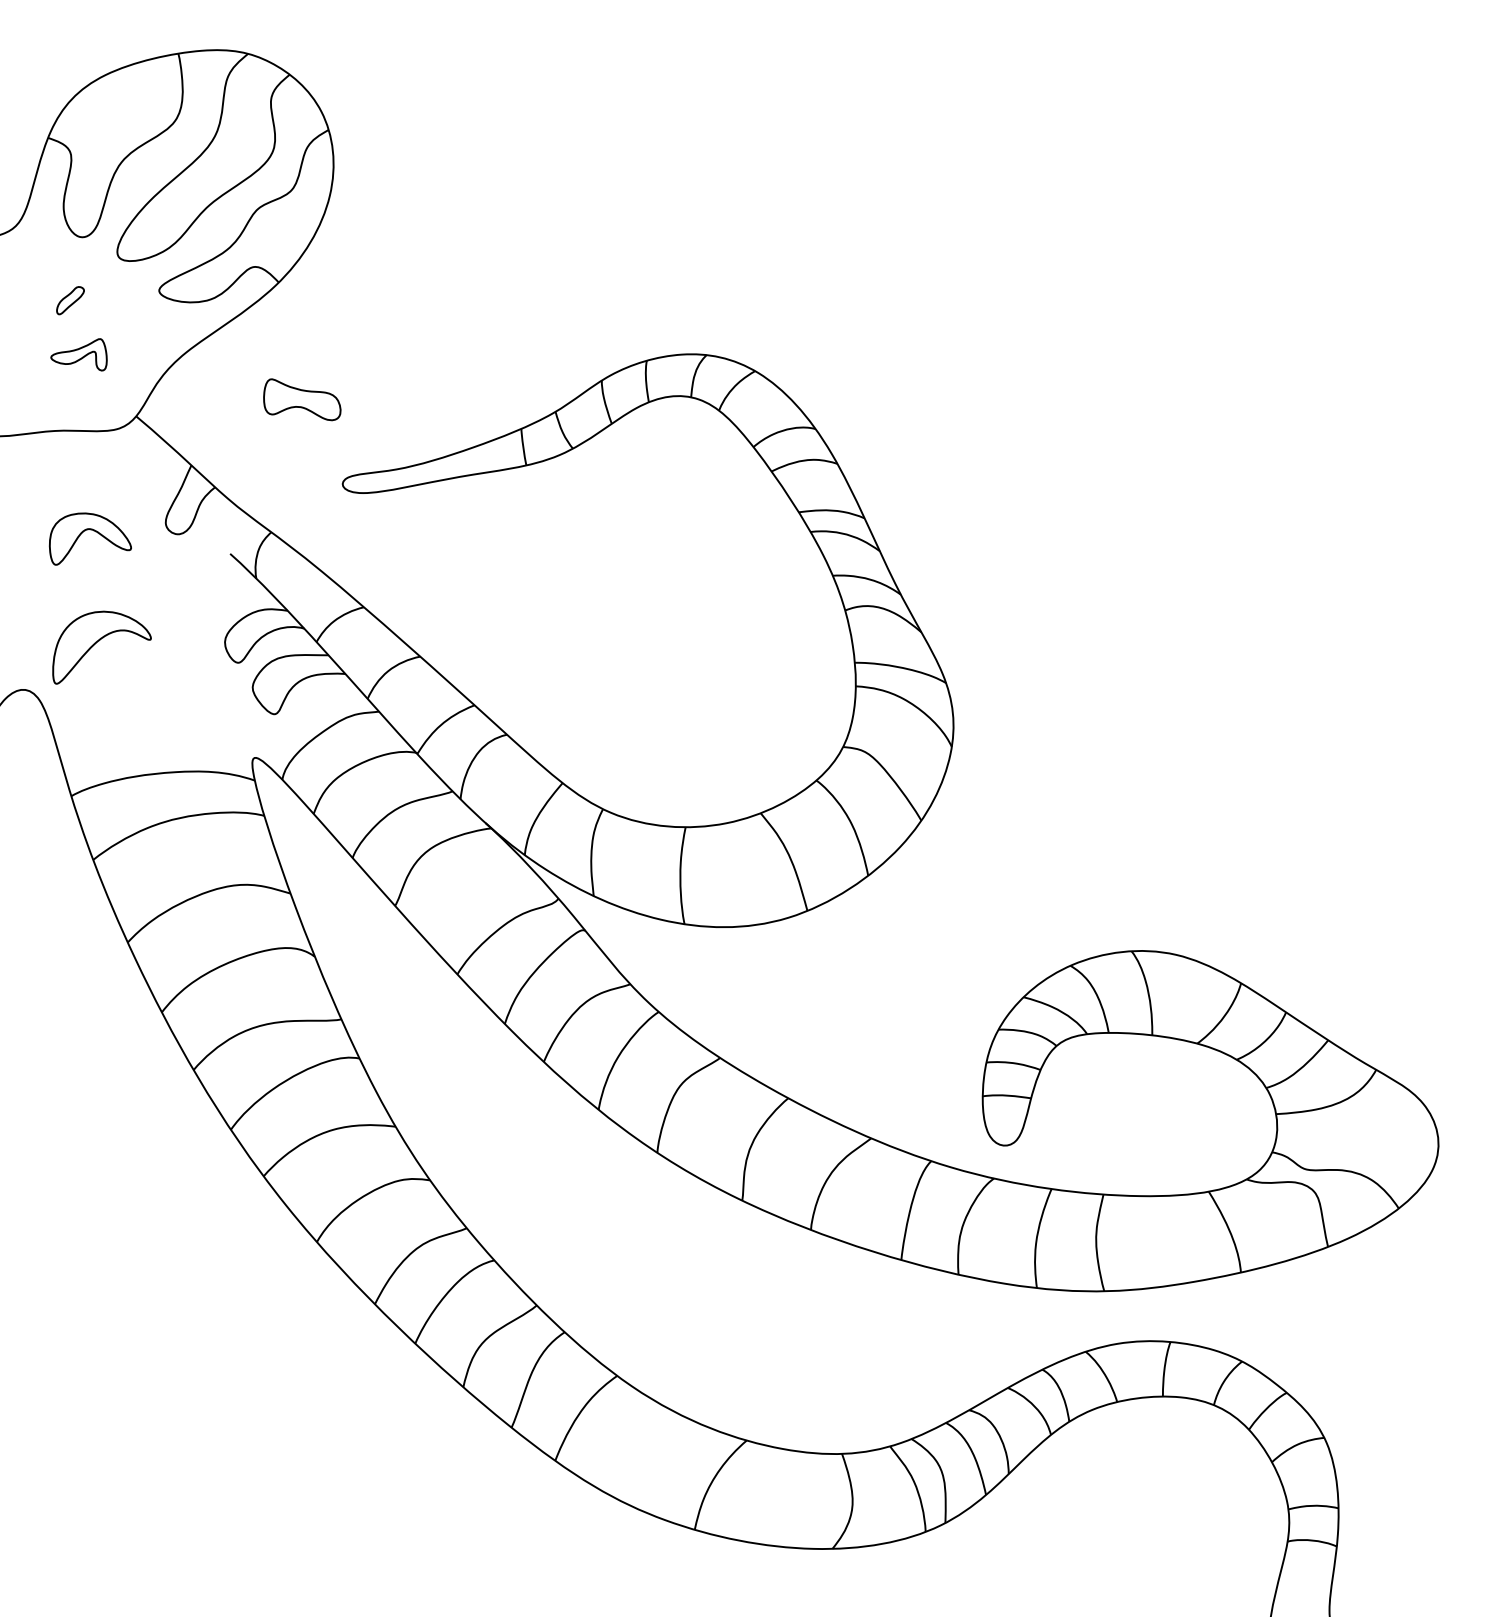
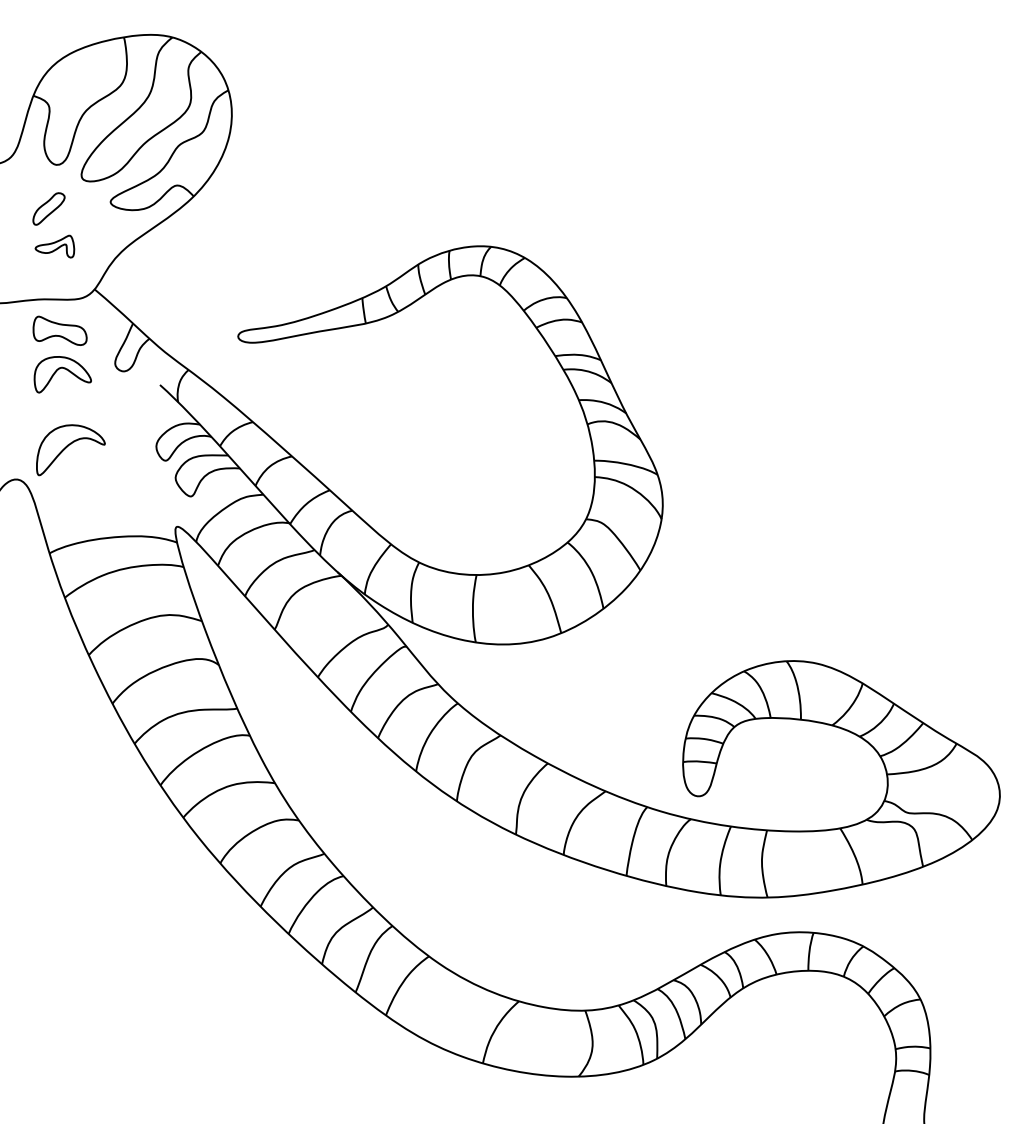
part: (69, 299) -> (48, 208), size x1.67
part: (301, 399) -> (59, 330), moved

